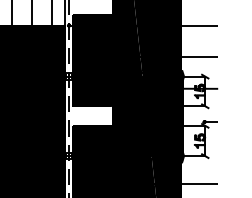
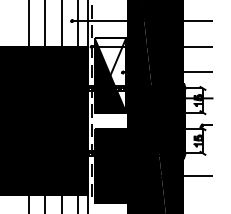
fill: (92, 60) -> (110, 75), removed

